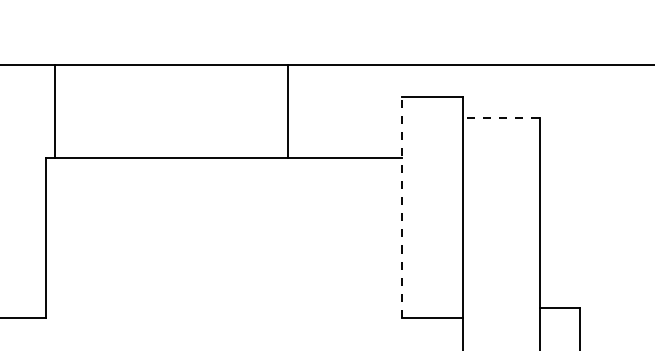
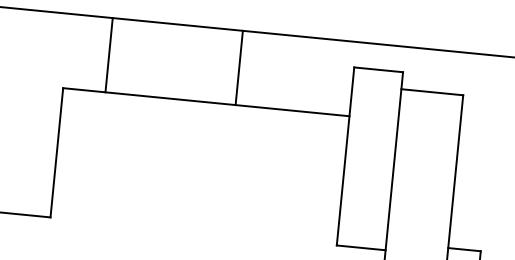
line: (54, 111) -> (108, 55), moved
line: (288, 111) -> (239, 67), moved
line: (500, 118) -> (431, 92), dashed -> solid
line: (402, 207) -> (345, 156), dashed -> solid

